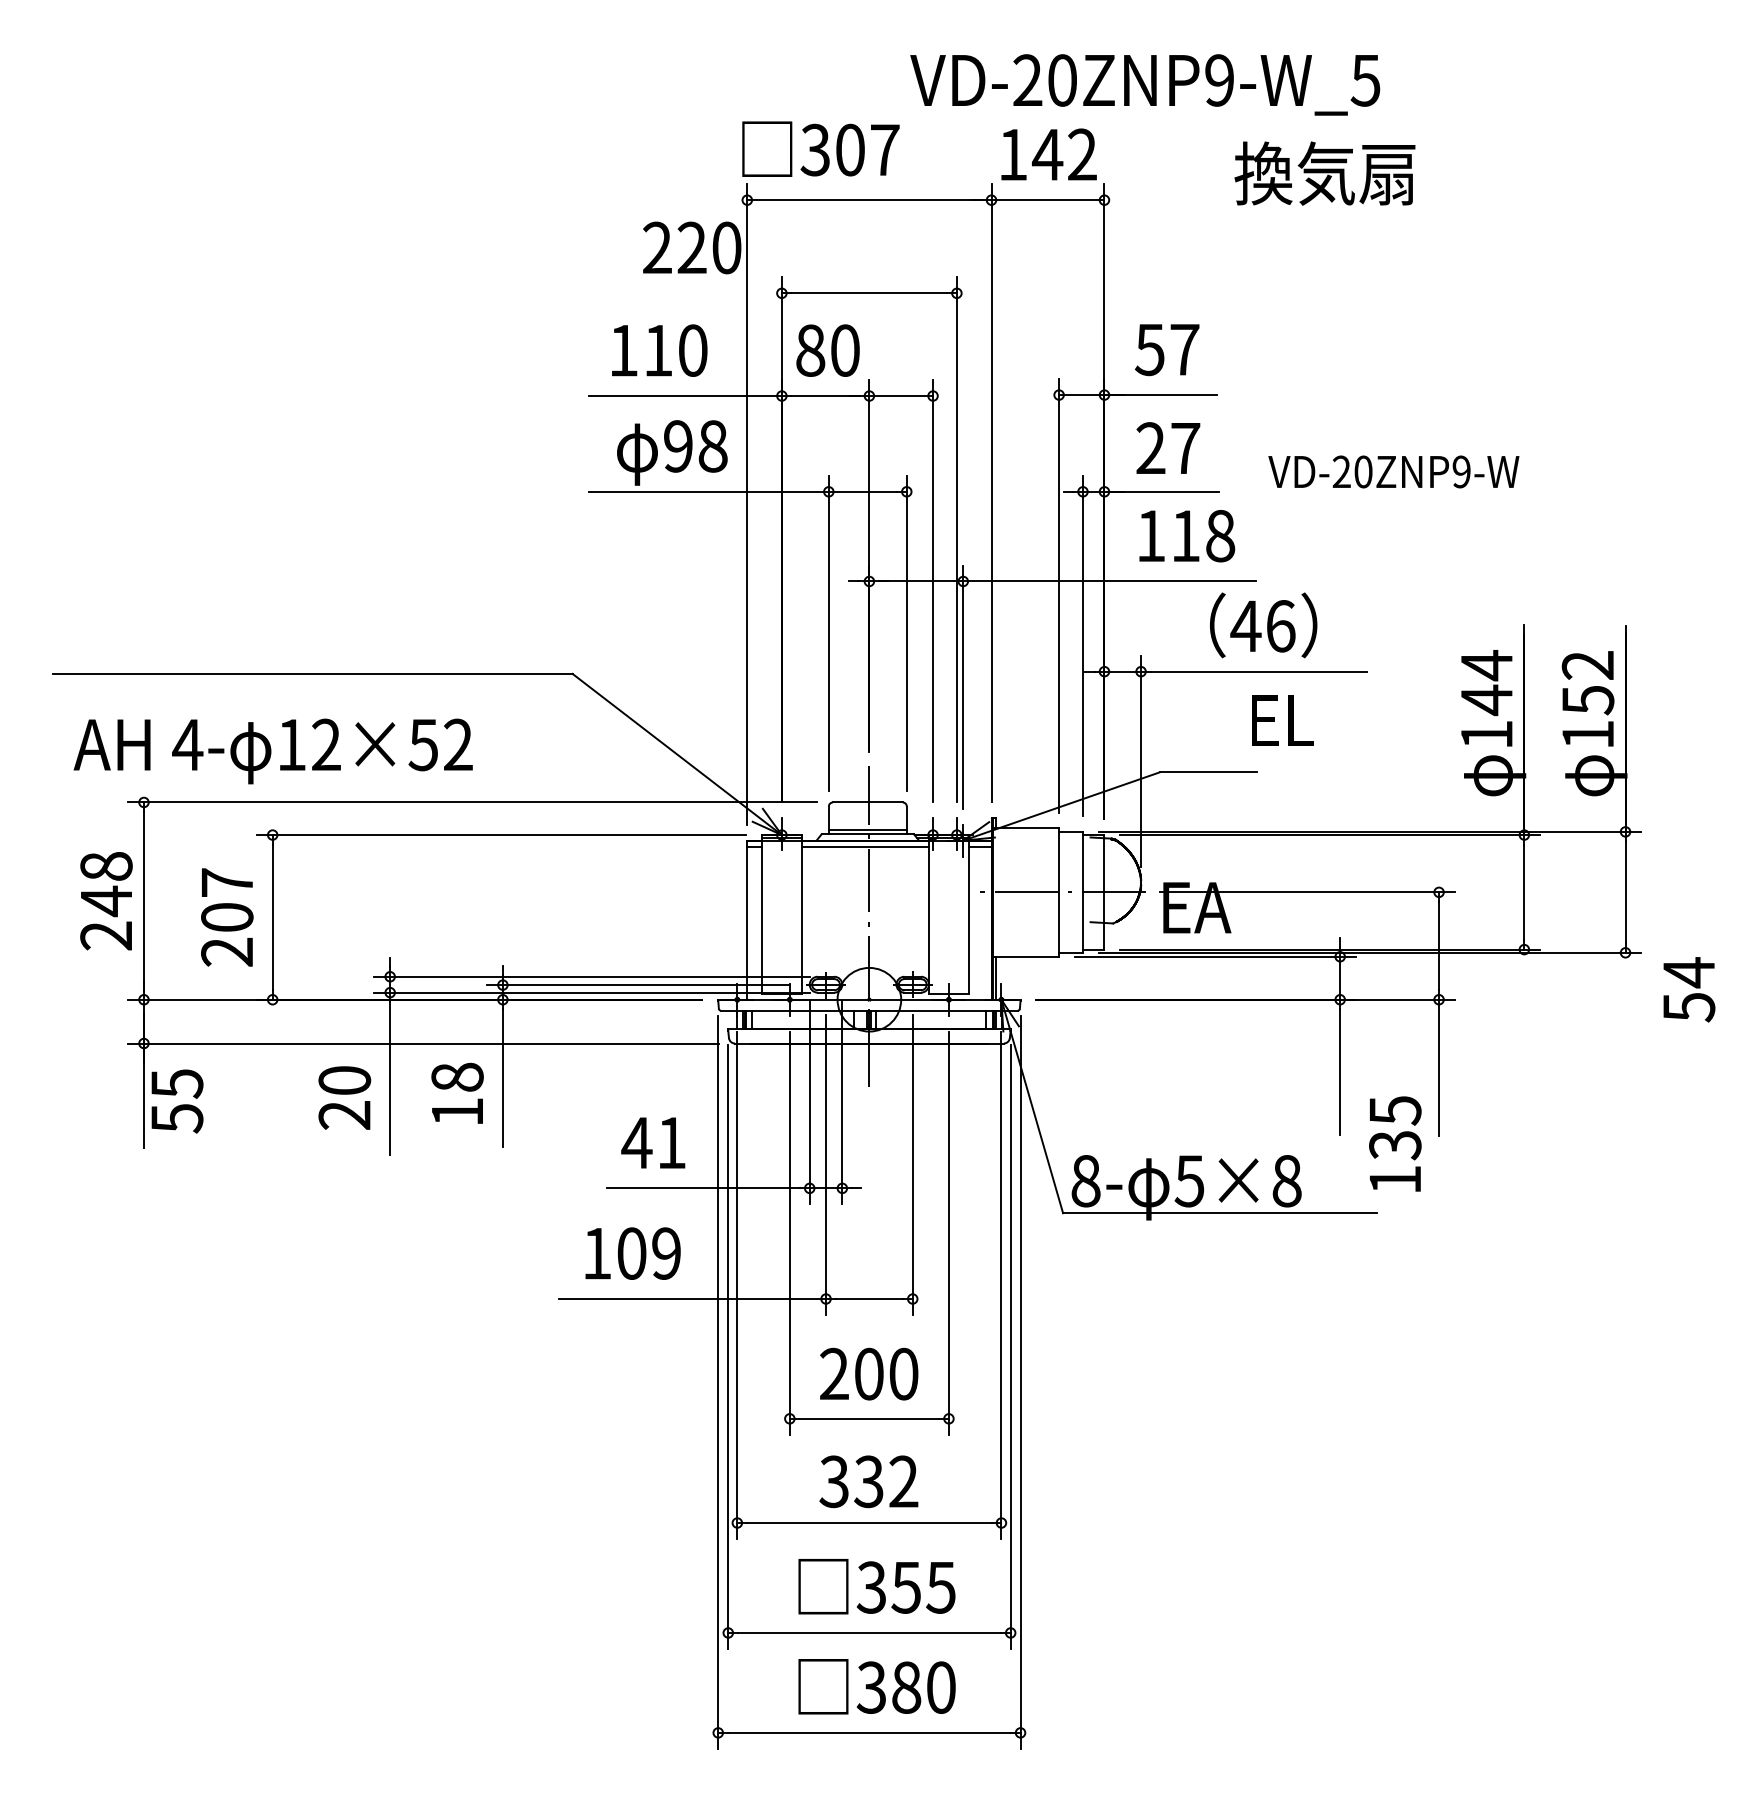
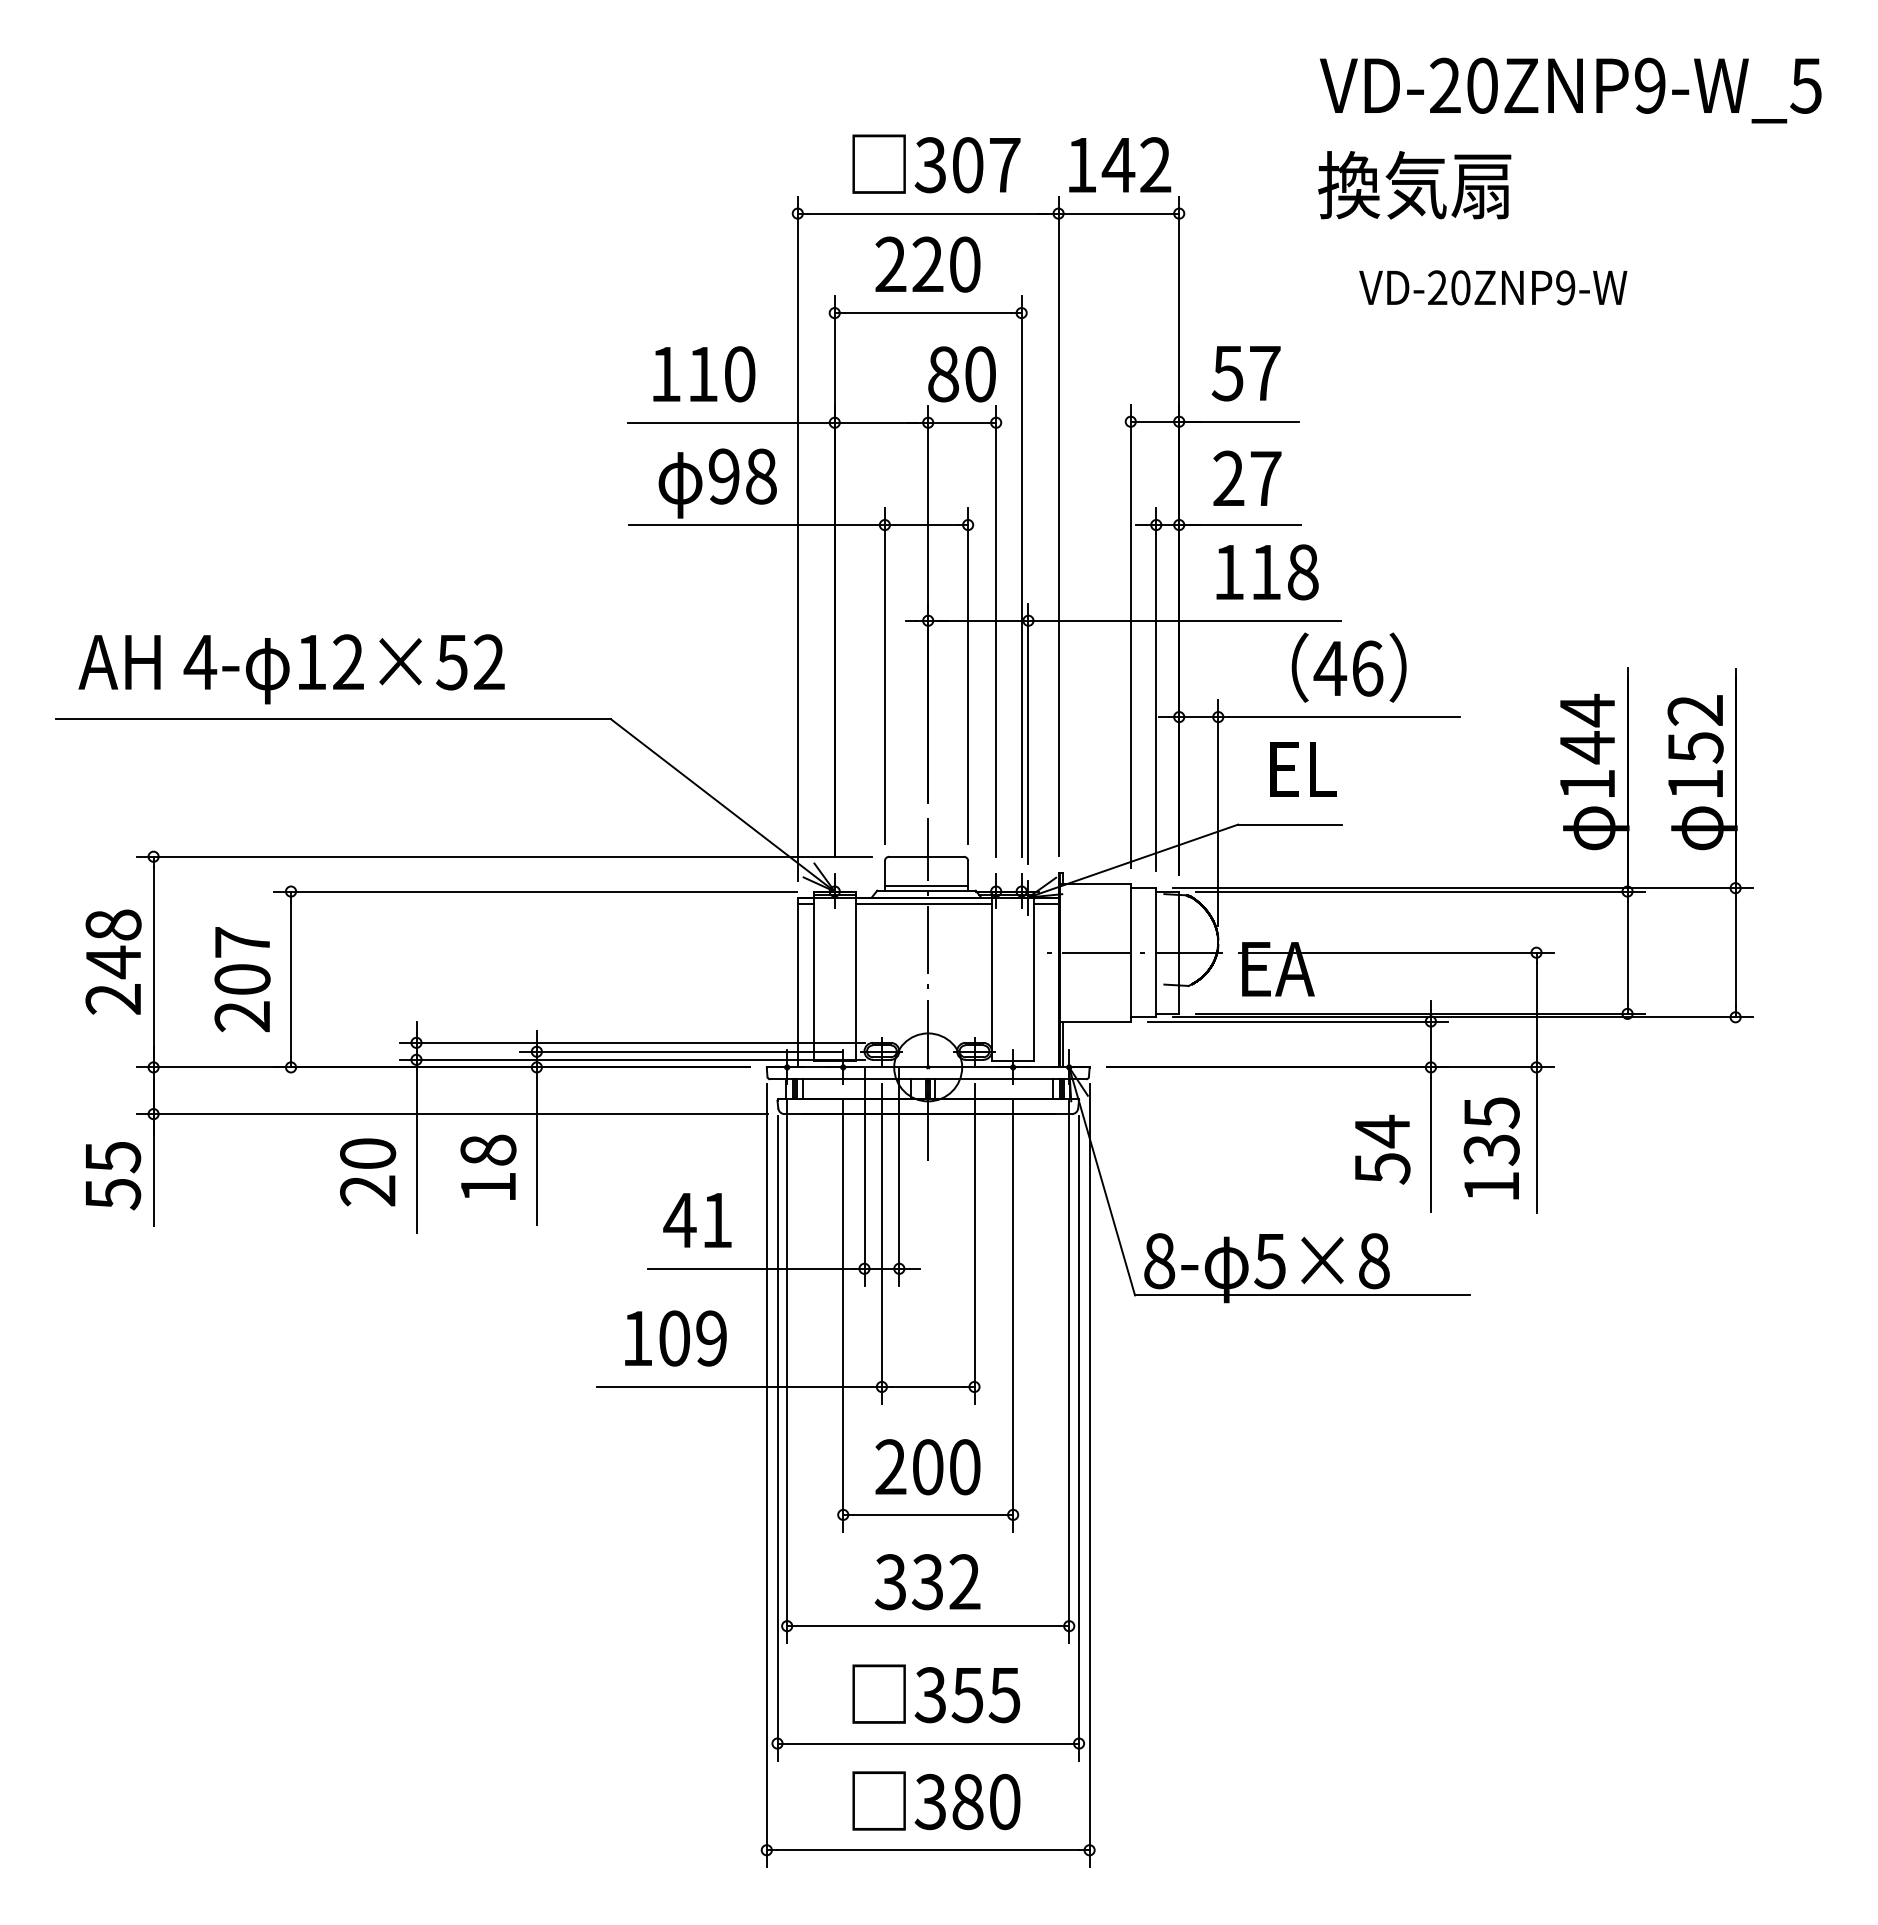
text: (1144, 84) -> (1570, 90), moved
text: (820, 148) -> (936, 163), moved
text: (691, 247) -> (927, 264), moved
text: (827, 350) -> (961, 374), moved
text: (1394, 471) -> (1493, 287), moved
text: (1282, 720) -> (1303, 769), moved
text: (273, 751) -> (291, 669), moved
text: (1689, 989) -> (1382, 1149), moved
text: (177, 1101) -> (113, 1176), moved
text: (1395, 1144) -> (1491, 1148), moved

